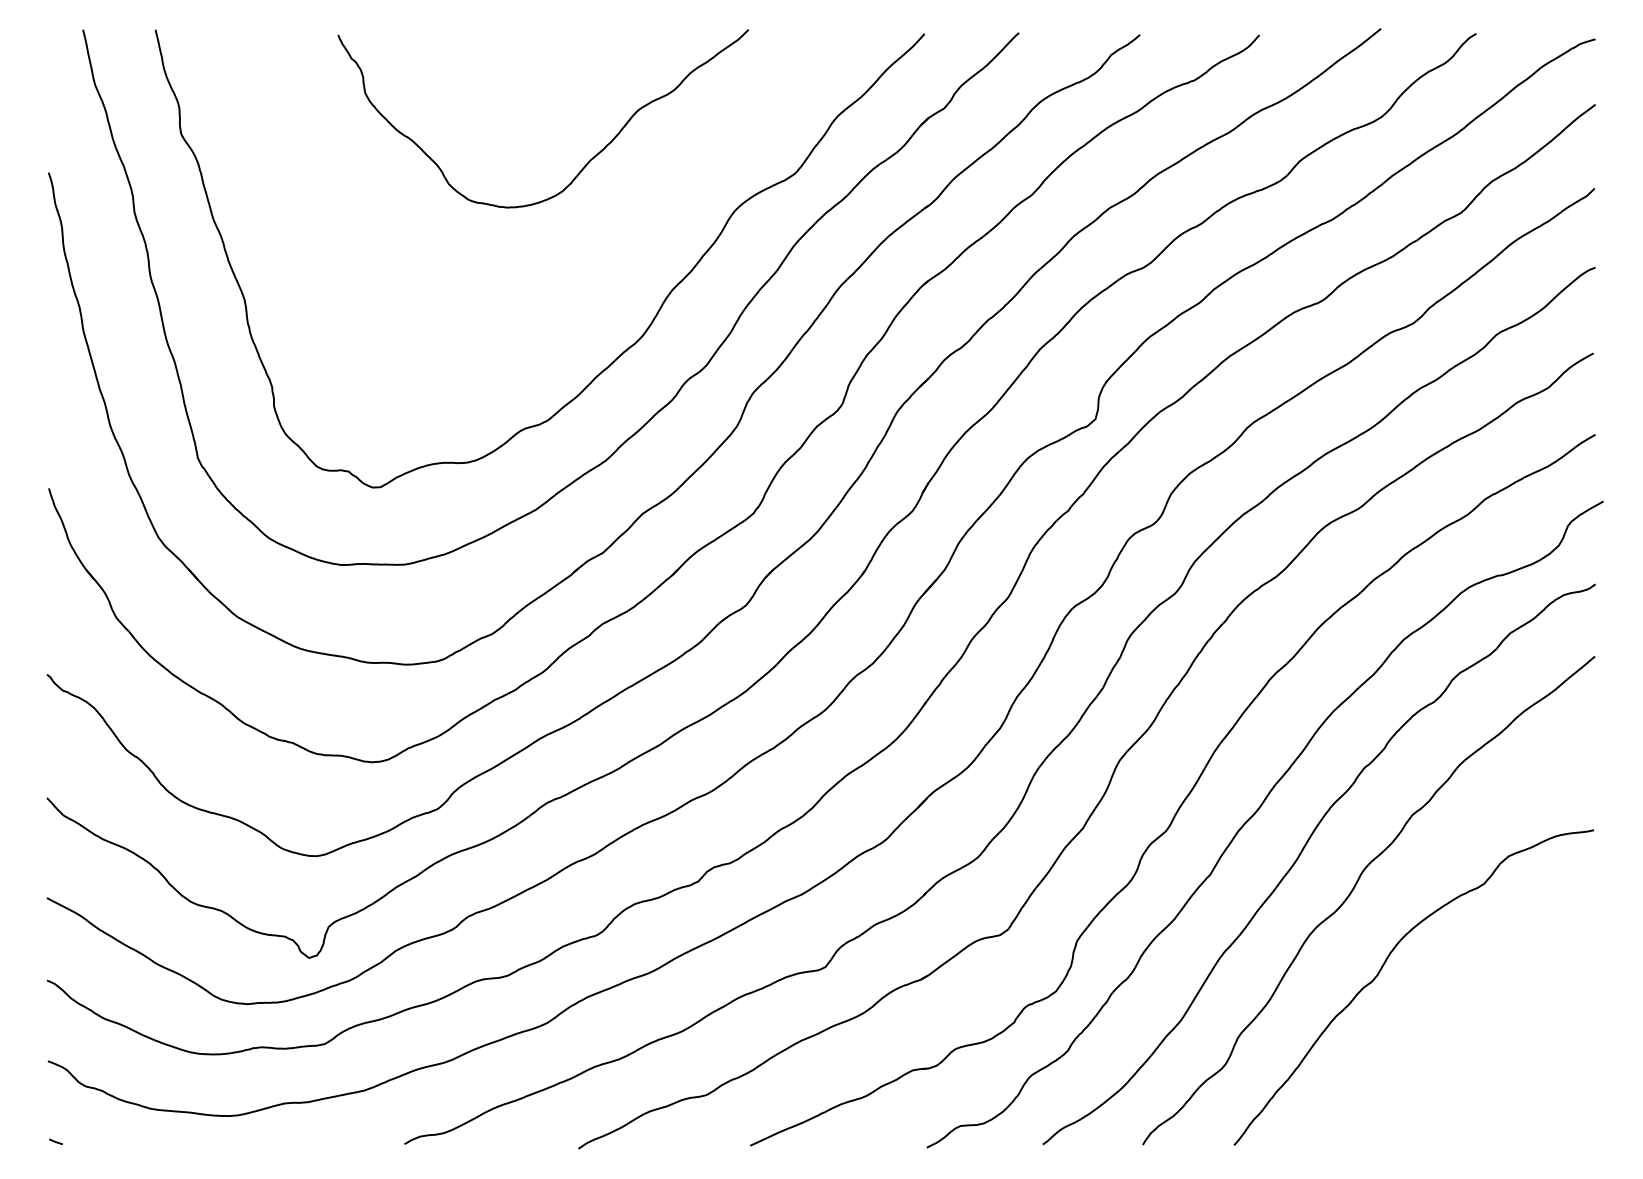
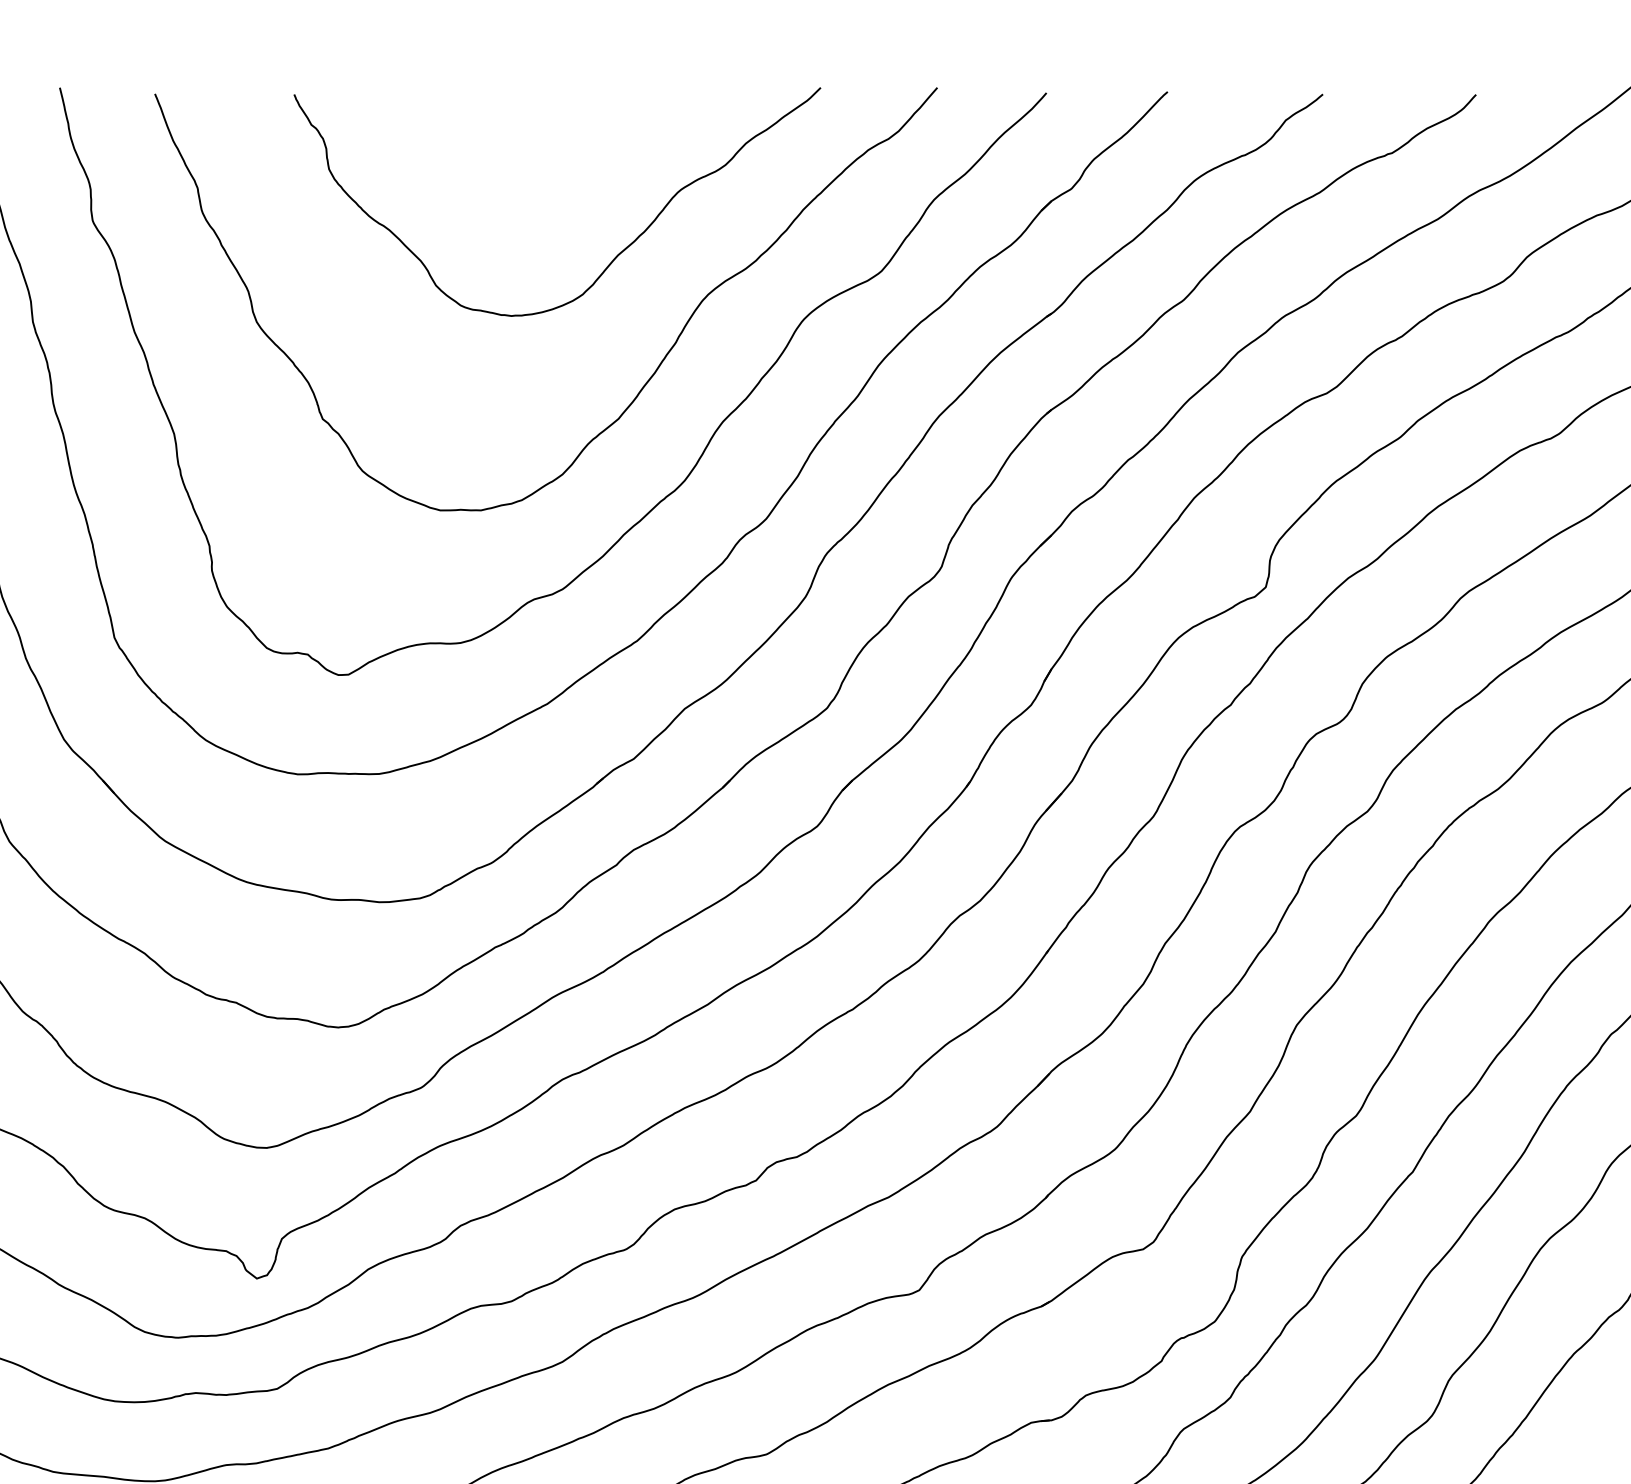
curve: (612, 258) -> (646, 381), added

